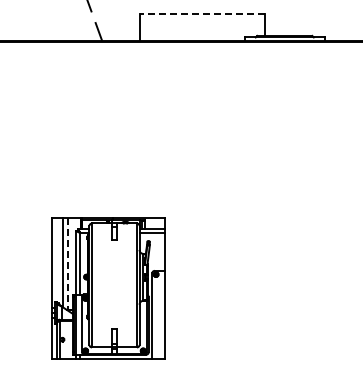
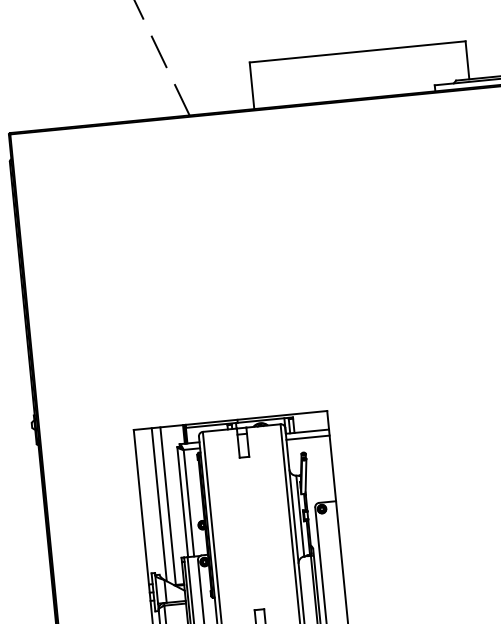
line: (202, 13) -> (357, 51), dashed -> solid
line: (67, 264) -> (167, 506), dashed -> solid

